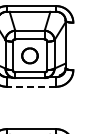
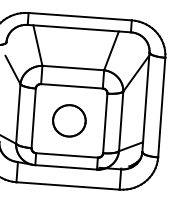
line: (73, 46) -> (162, 107), added
line: (31, 86) -> (67, 185), dashed -> solid

